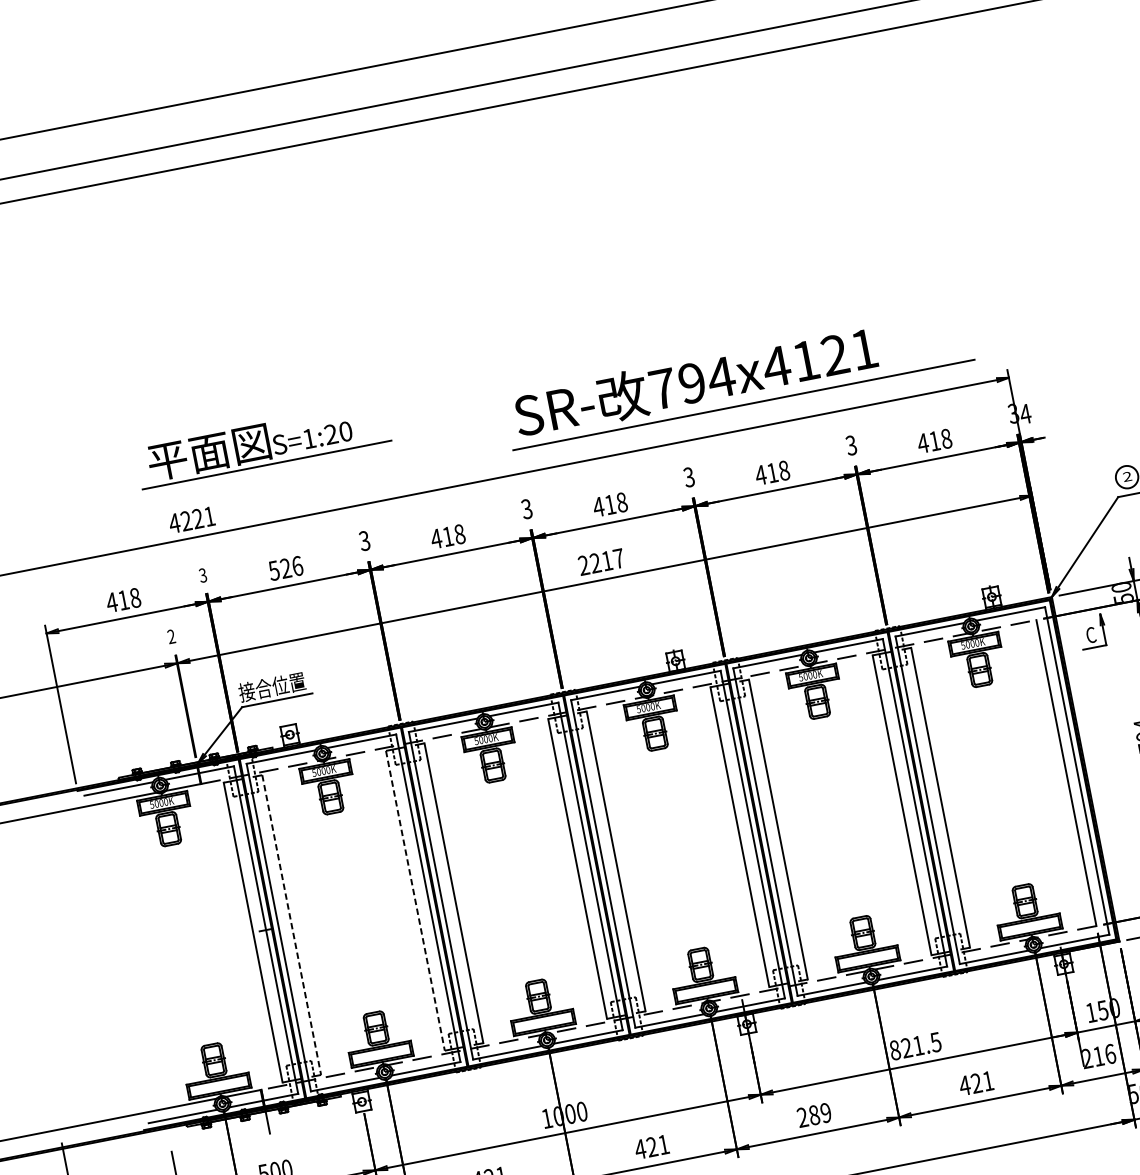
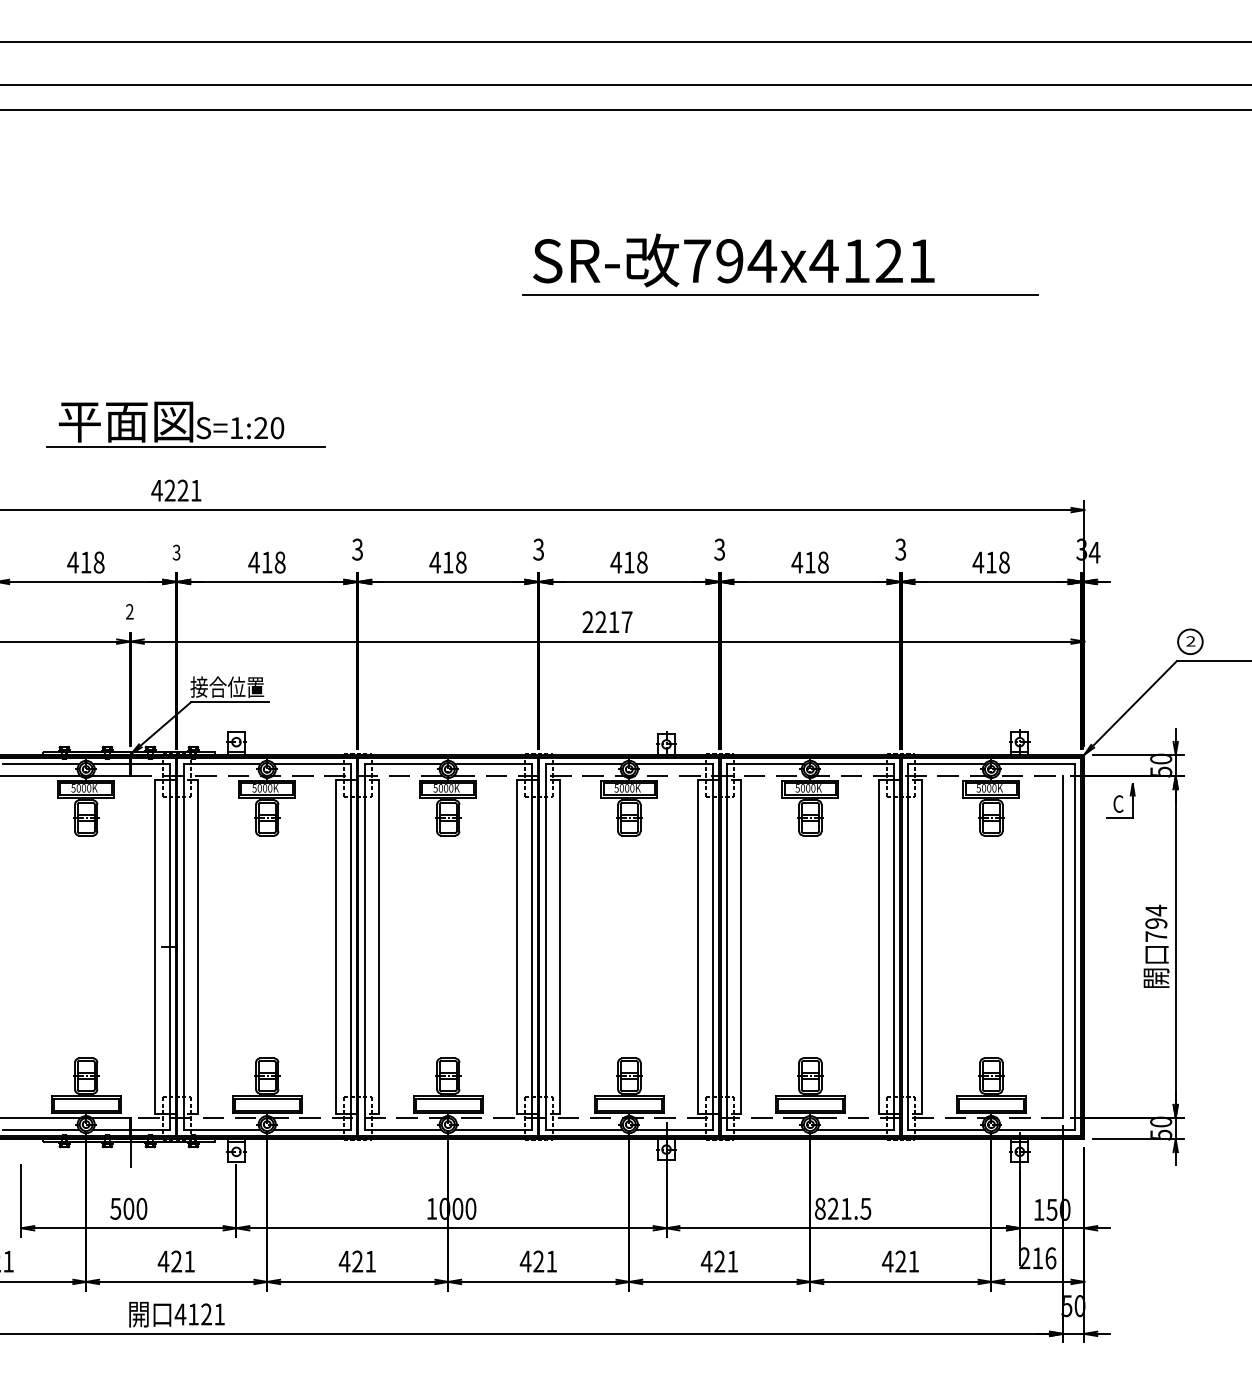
part: (738, 377) -> (780, 264), moved
part: (262, 444) -> (185, 424), moved
text: (285, 568) -> (266, 562), 526 -> 418
line: (415, 901) -> (336, 947), dashed -> solid
line: (292, 925) -> (198, 947), dashed -> solid
text: (814, 1115) -> (719, 1261), 289 -> 421

